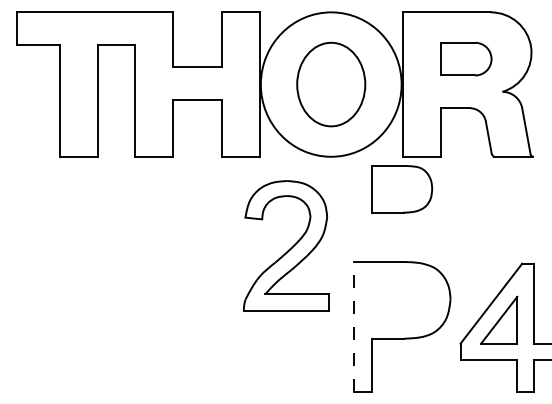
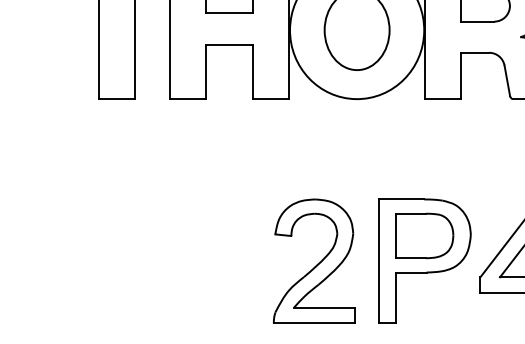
part: (402, 189) -> (425, 236), moved
part: (286, 245) -> (314, 260), moved
line: (353, 326) -> (378, 260), dashed -> solid

